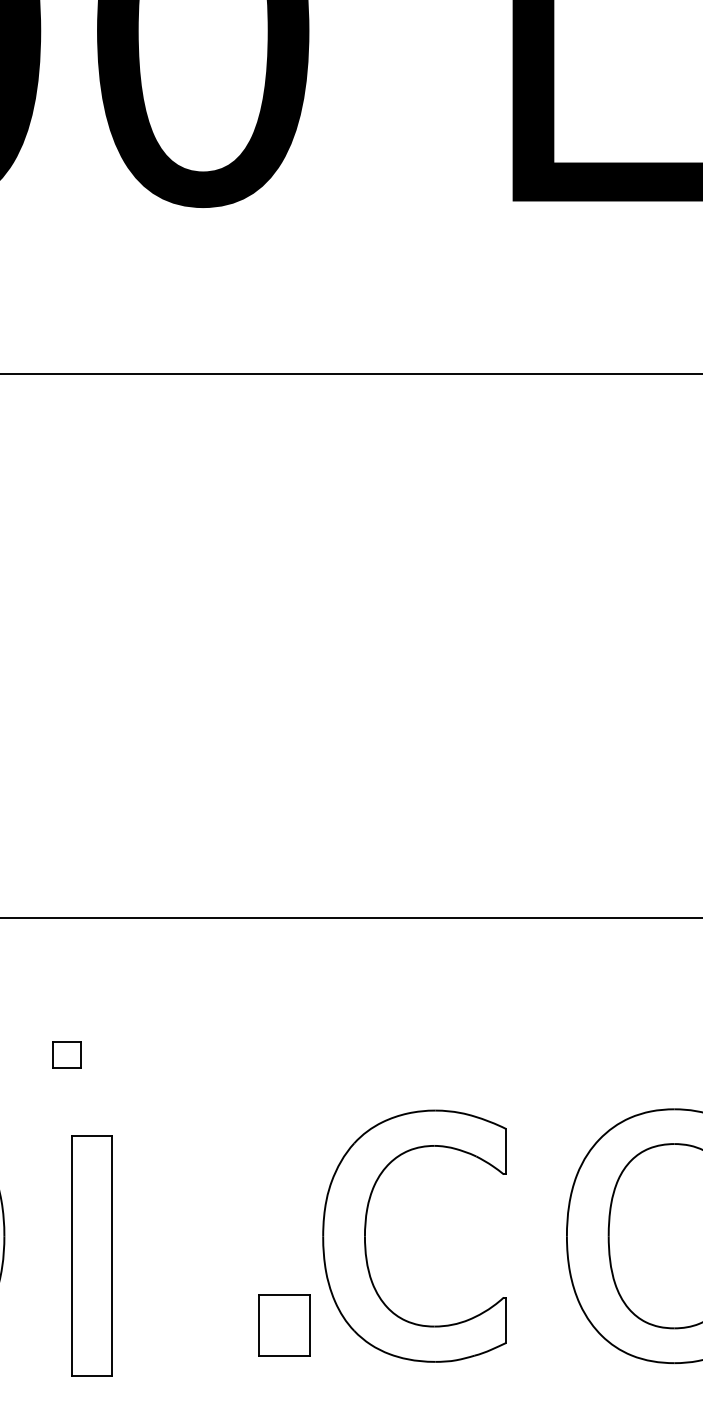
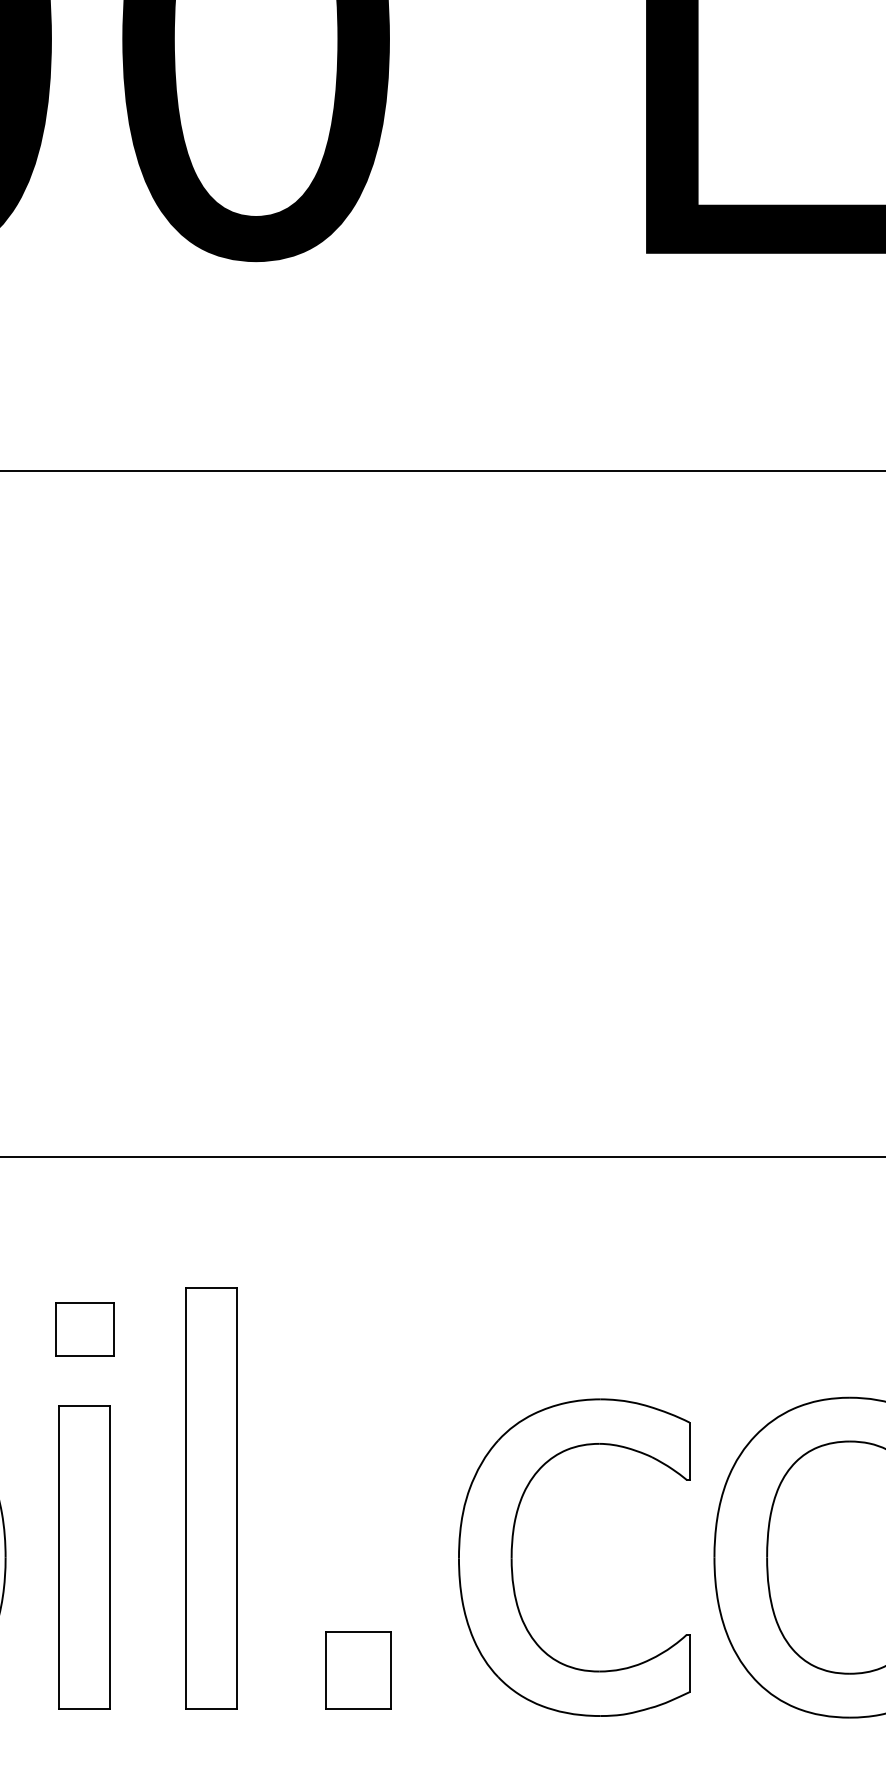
part: (66, 1054) -> (83, 1328), size x1.67
part: (167, 1188) -> (211, 1497), added
part: (366, 1228) -> (513, 1547), moved
part: (91, 1255) -> (83, 1556), moved

